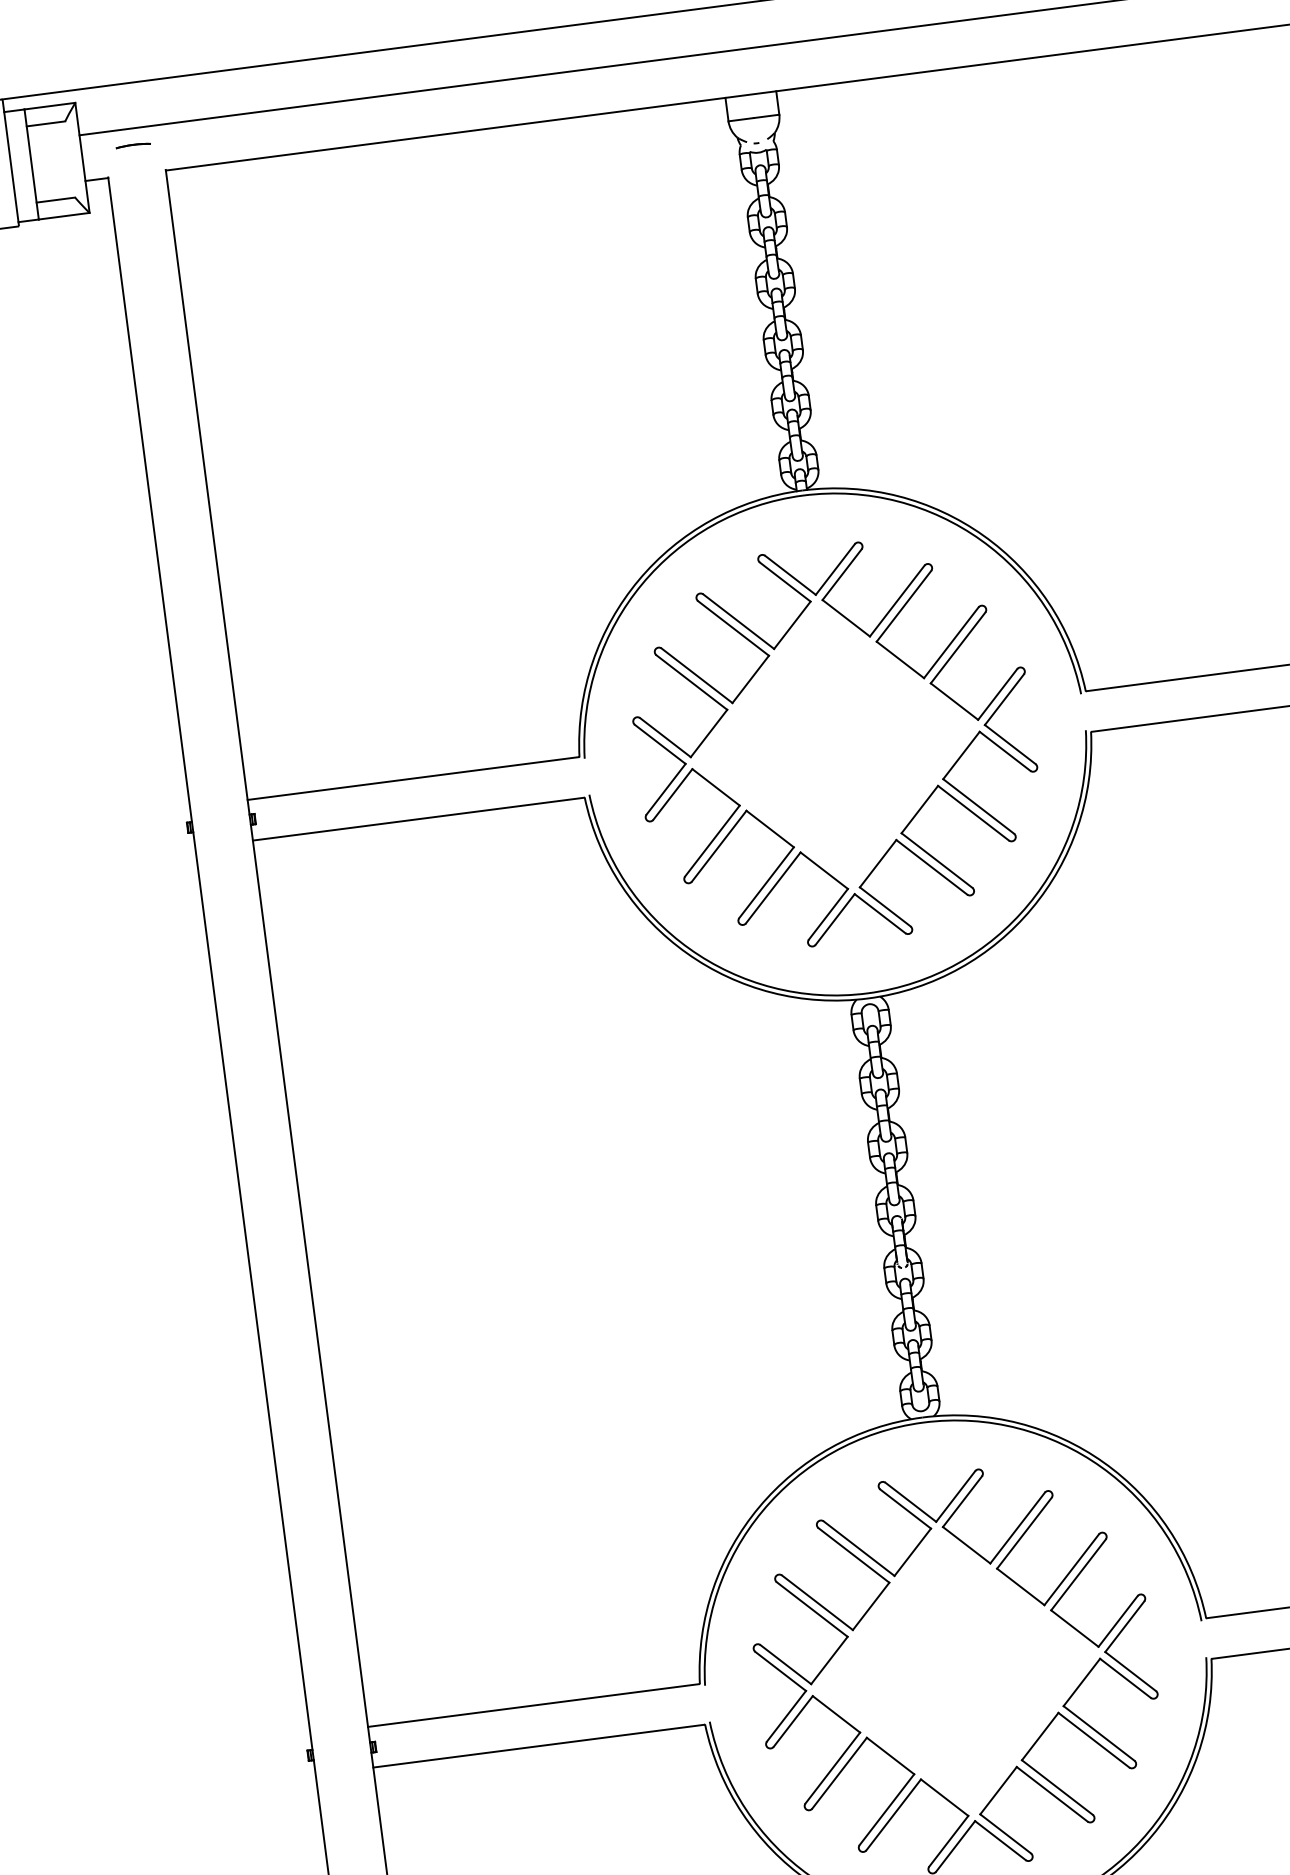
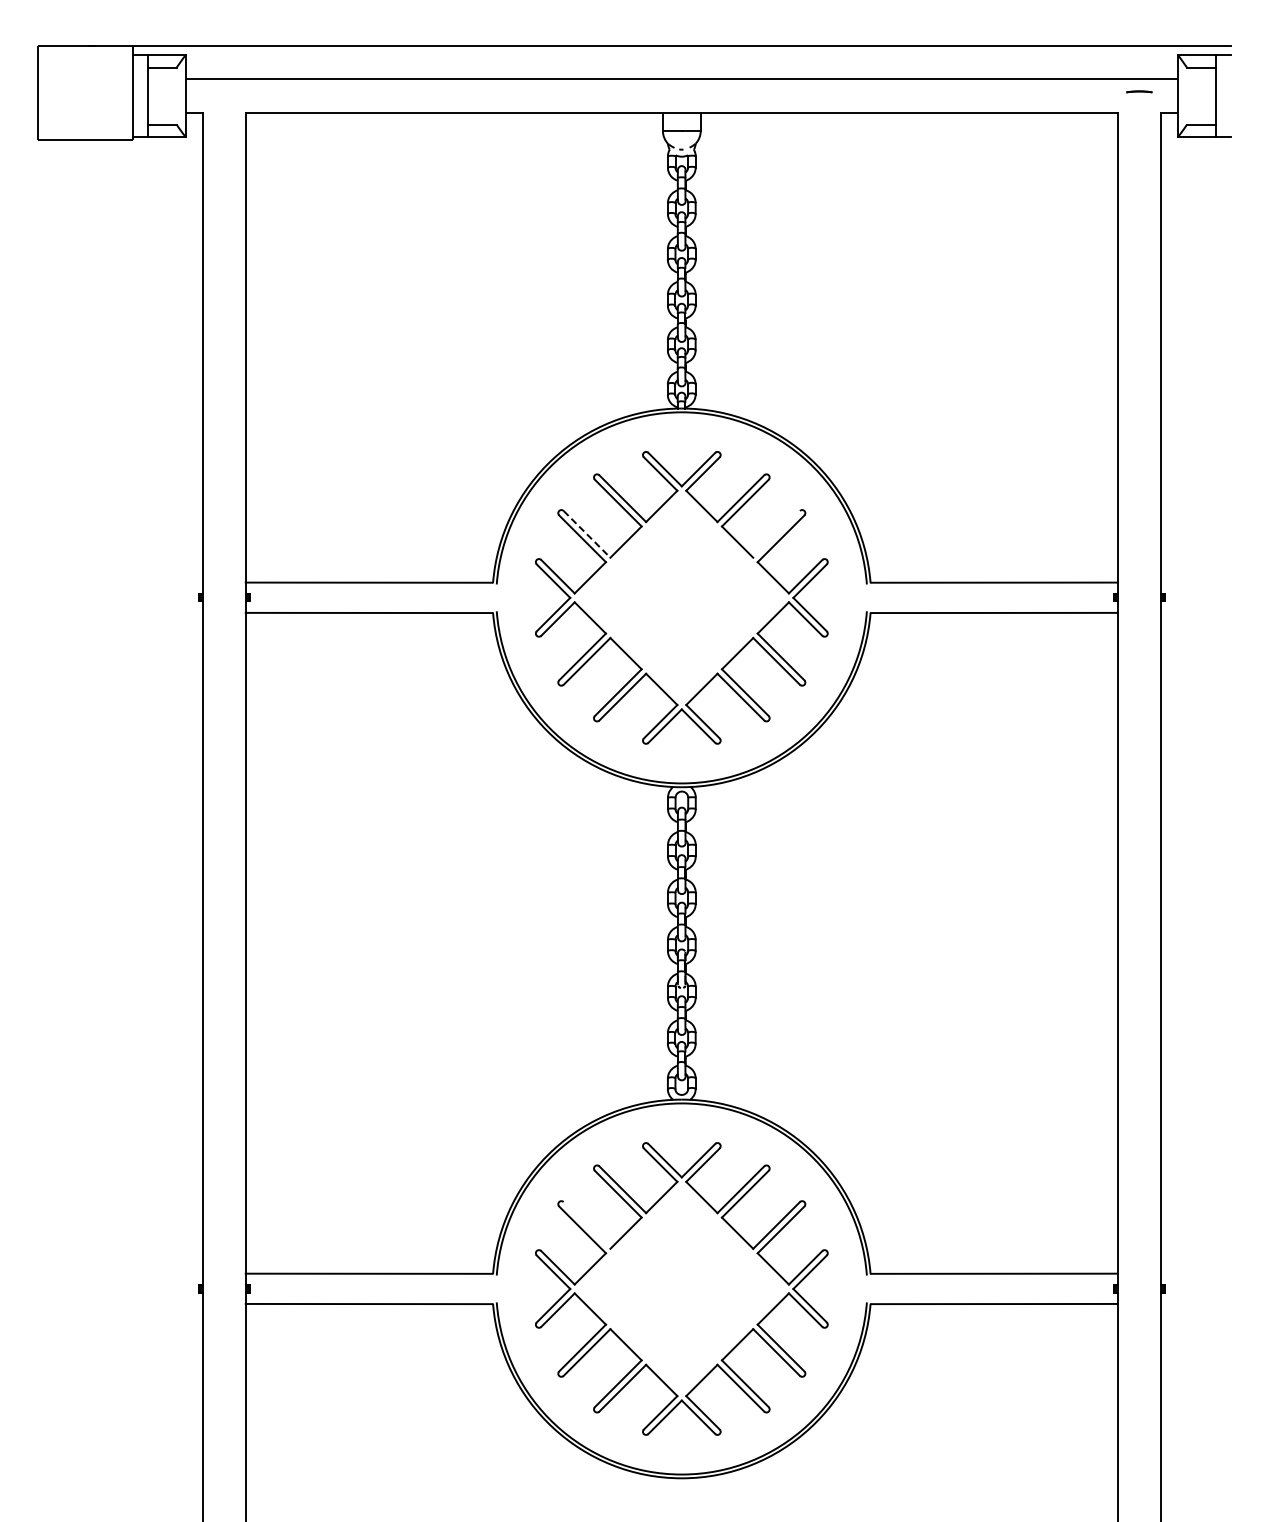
line: (133, 144) -> (224, 91), removed
line: (951, 641) -> (776, 533), removed
line: (697, 675) -> (587, 534), solid -> dashed
line: (816, 1602) -> (586, 1225), removed

